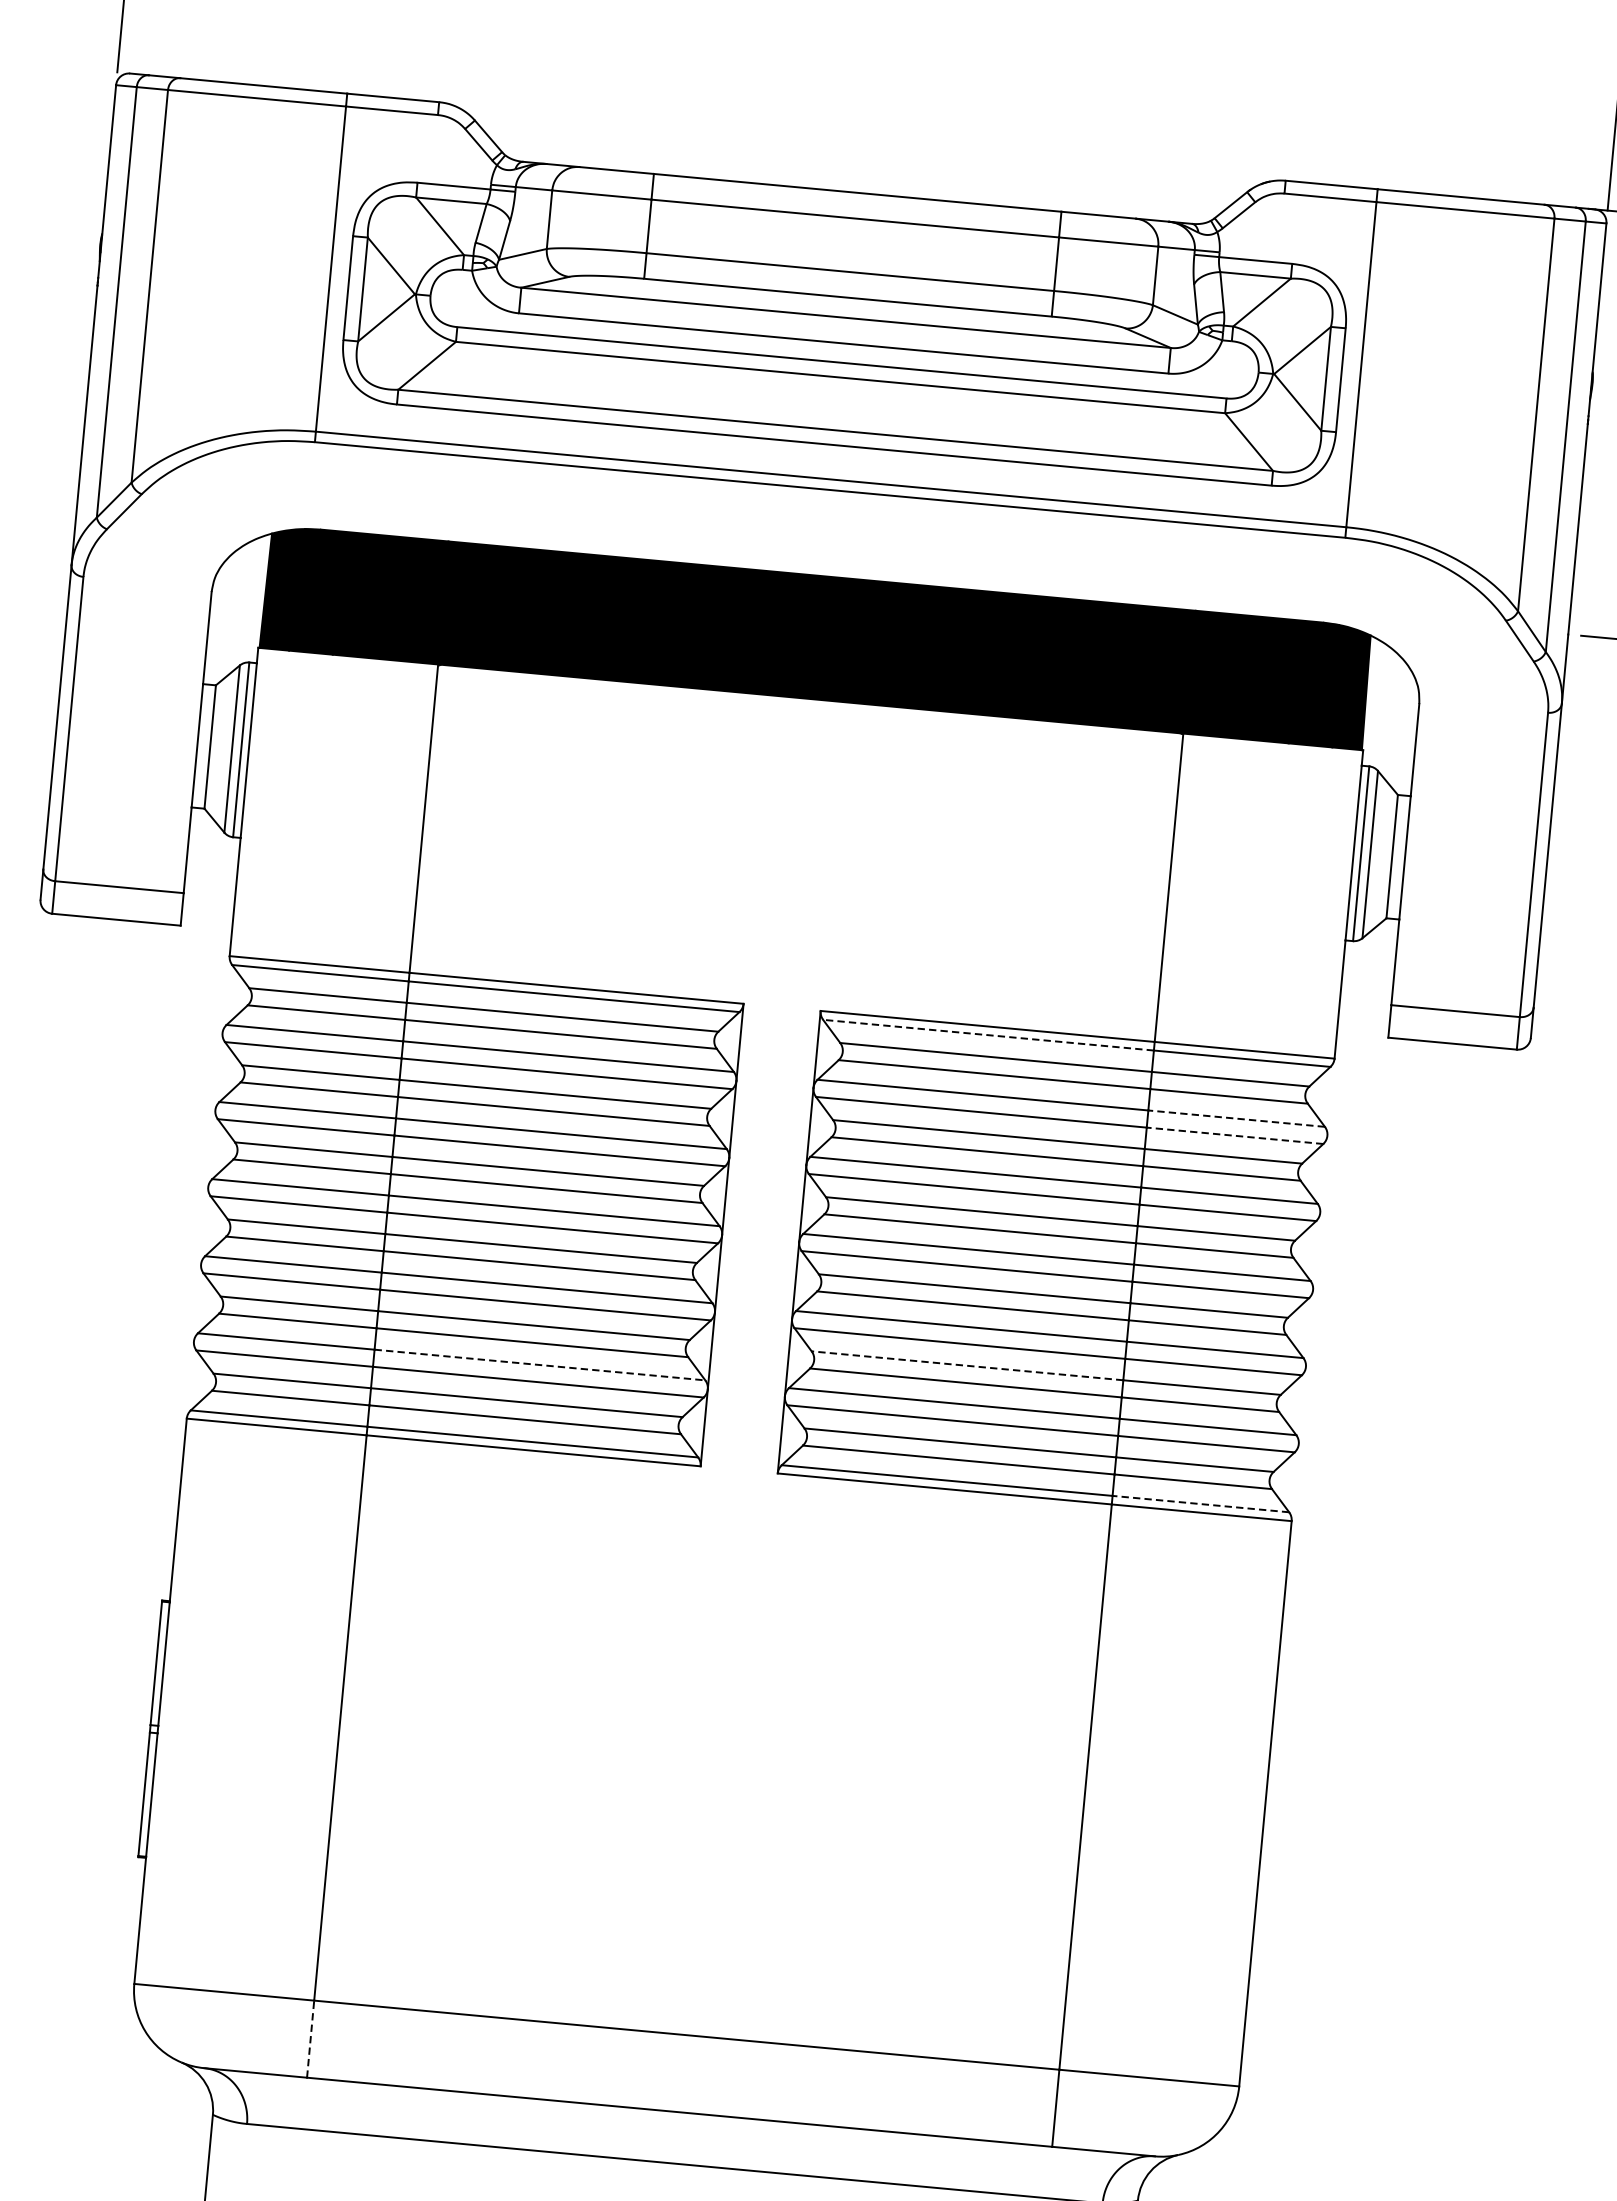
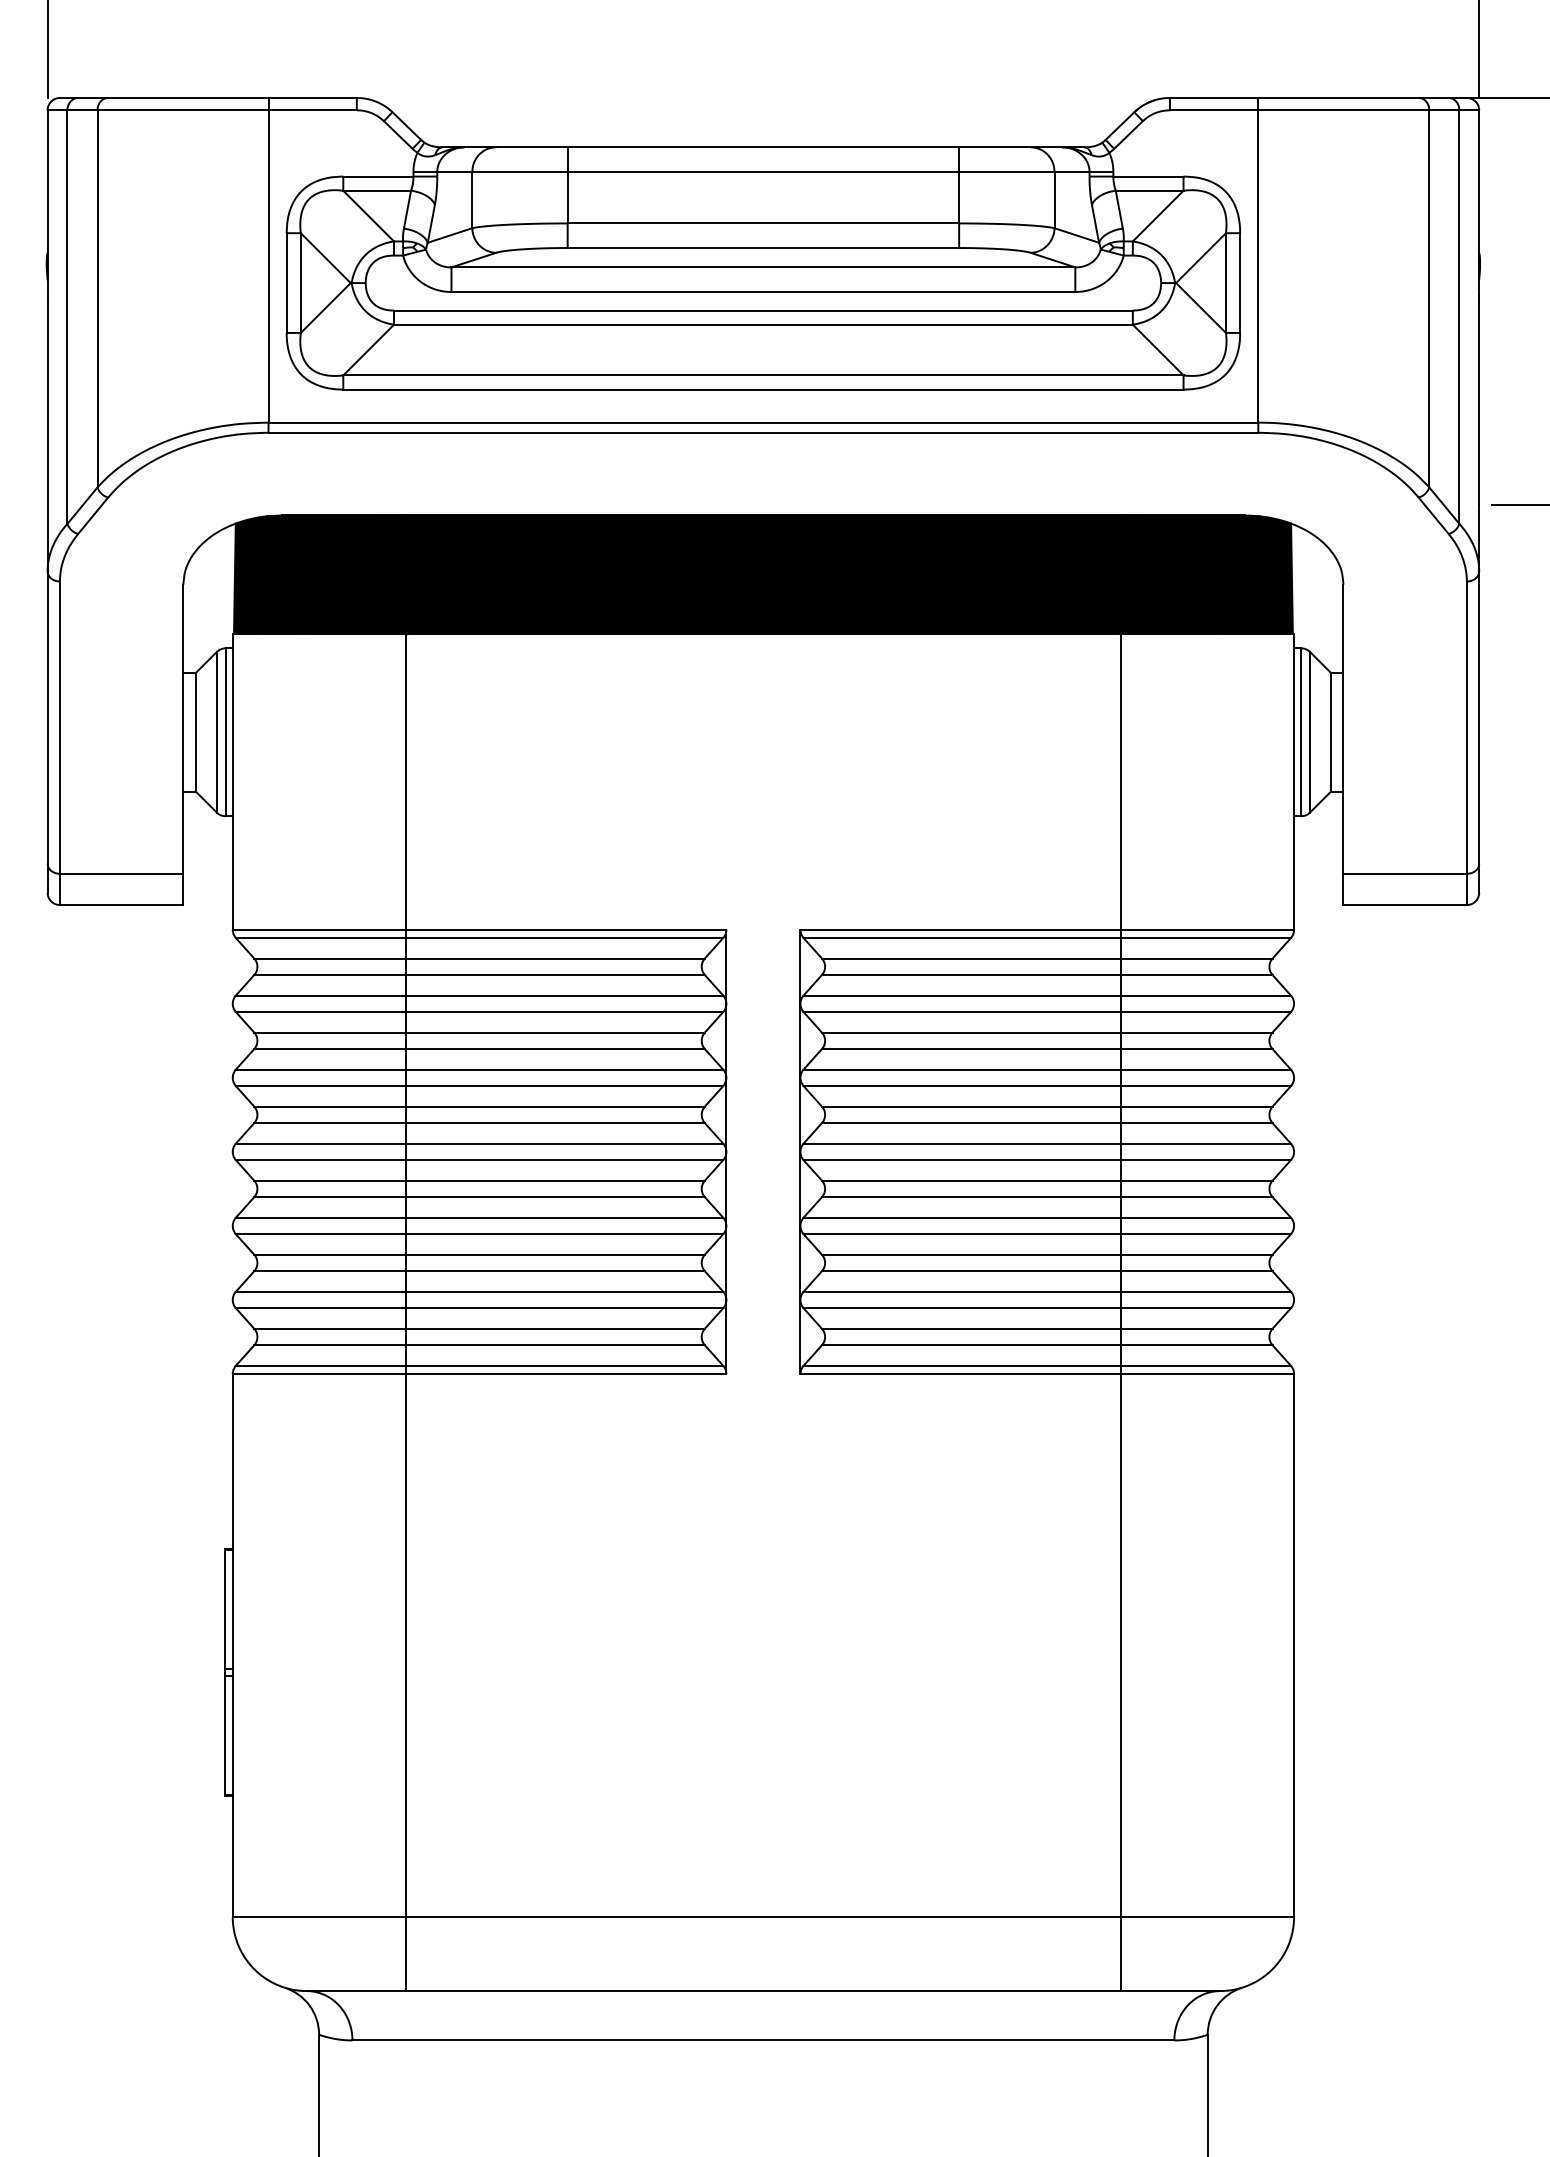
line: (988, 1034) -> (962, 937), dashed -> solid
line: (1237, 1118) -> (1206, 995), dashed -> solid
line: (1235, 1136) -> (1206, 1012), dashed -> solid
line: (540, 1364) -> (564, 1291), dashed -> solid
line: (967, 1365) -> (971, 1254), dashed -> solid
line: (1201, 1503) -> (1206, 1365), dashed -> solid
line: (310, 2038) -> (405, 1953), dashed -> solid

